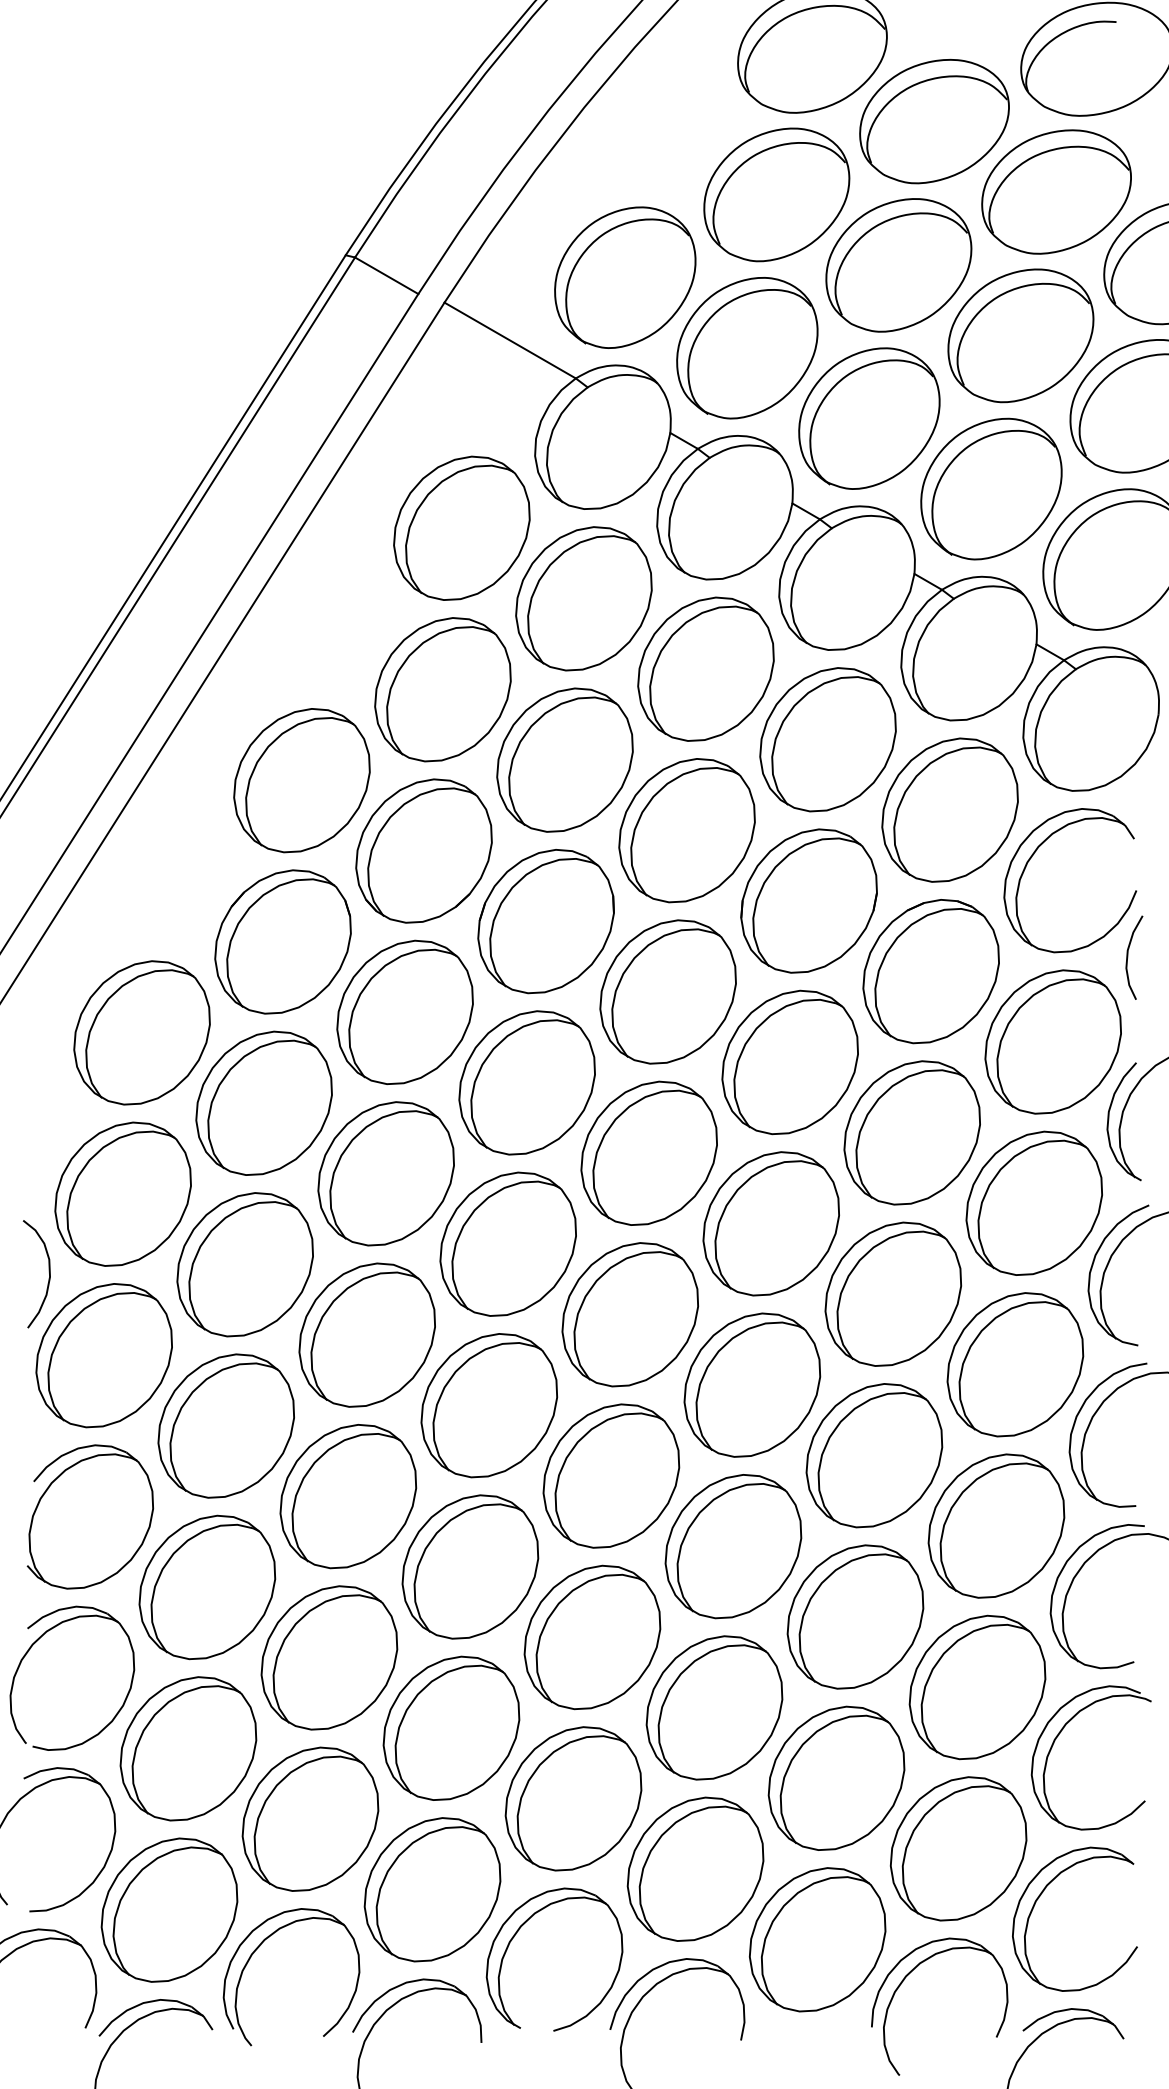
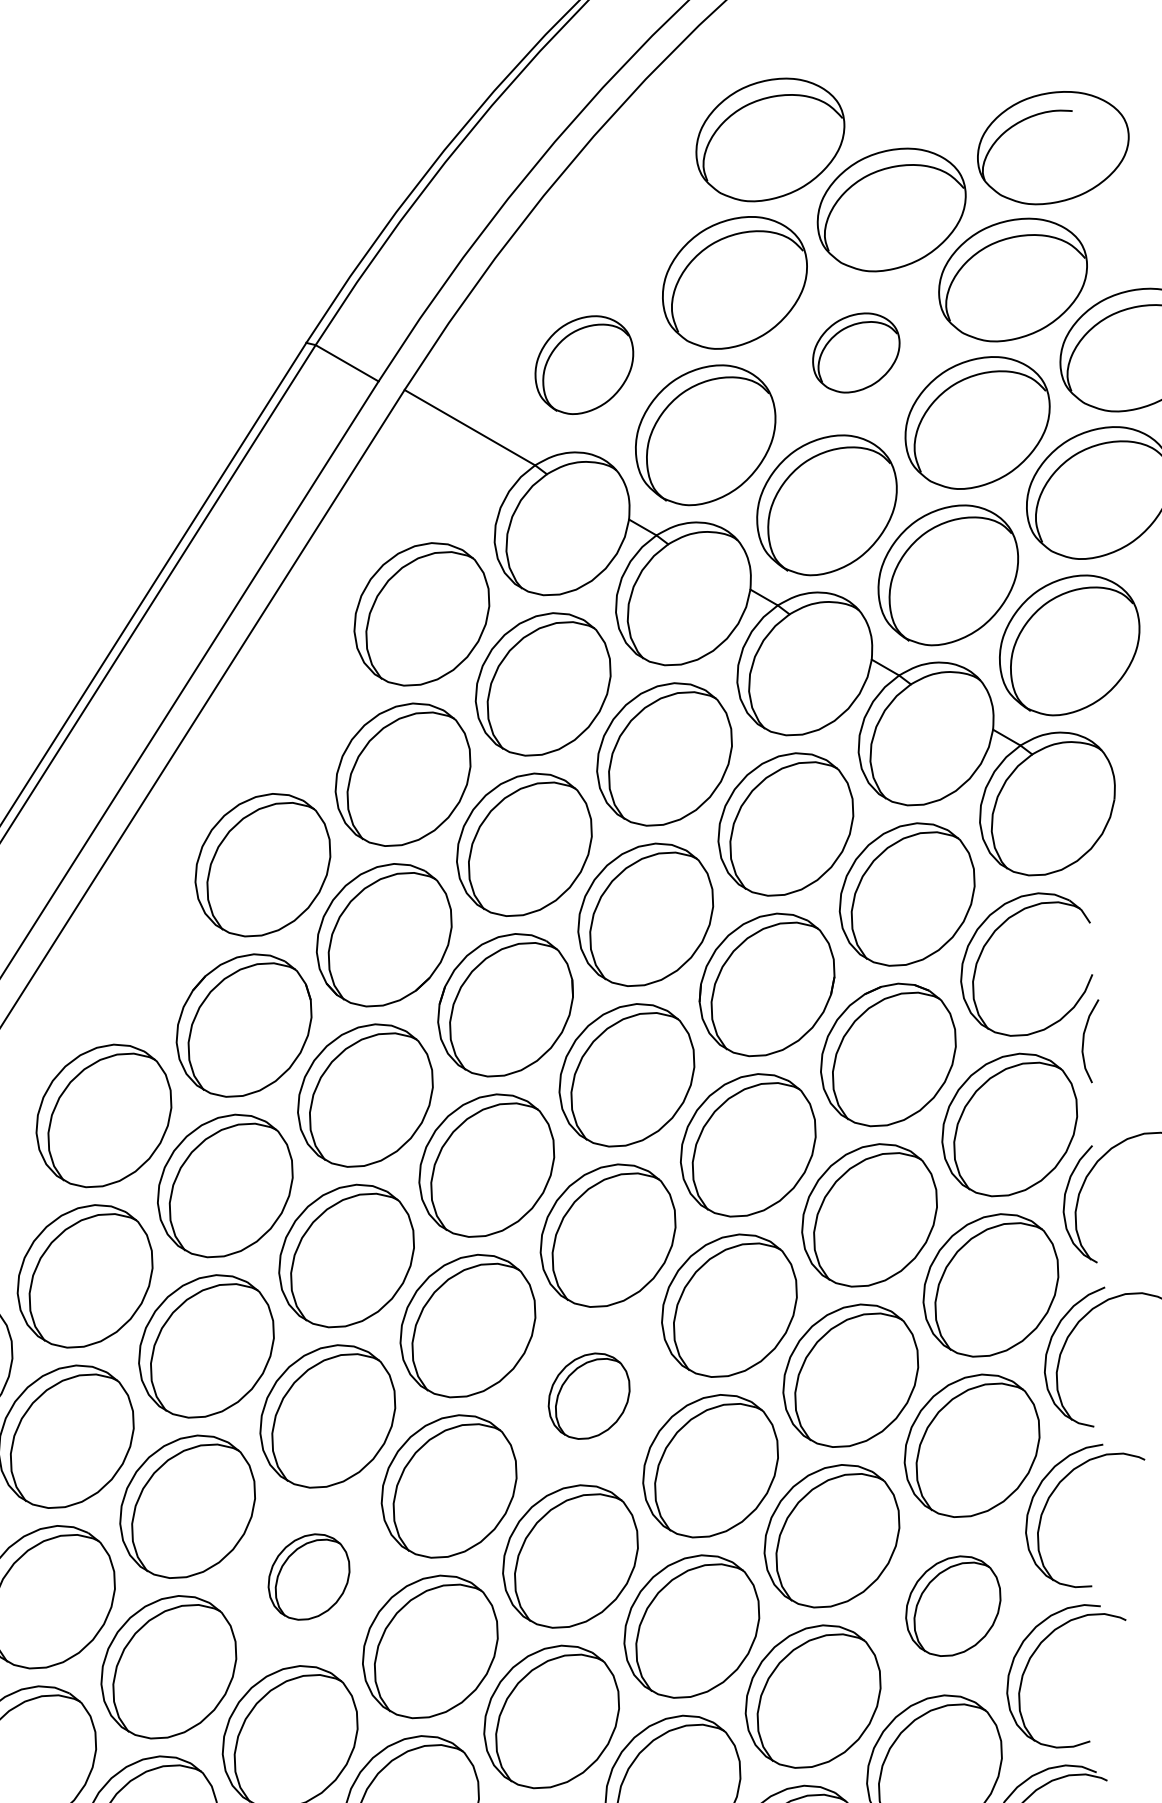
part: (898, 265) -> (855, 353), size x0.6
part: (625, 277) -> (584, 365), size x0.7
part: (629, 1314) -> (588, 1395), size x0.6
part: (348, 1496) -> (309, 1576), size x0.6
part: (996, 1525) -> (953, 1605), size x0.7

